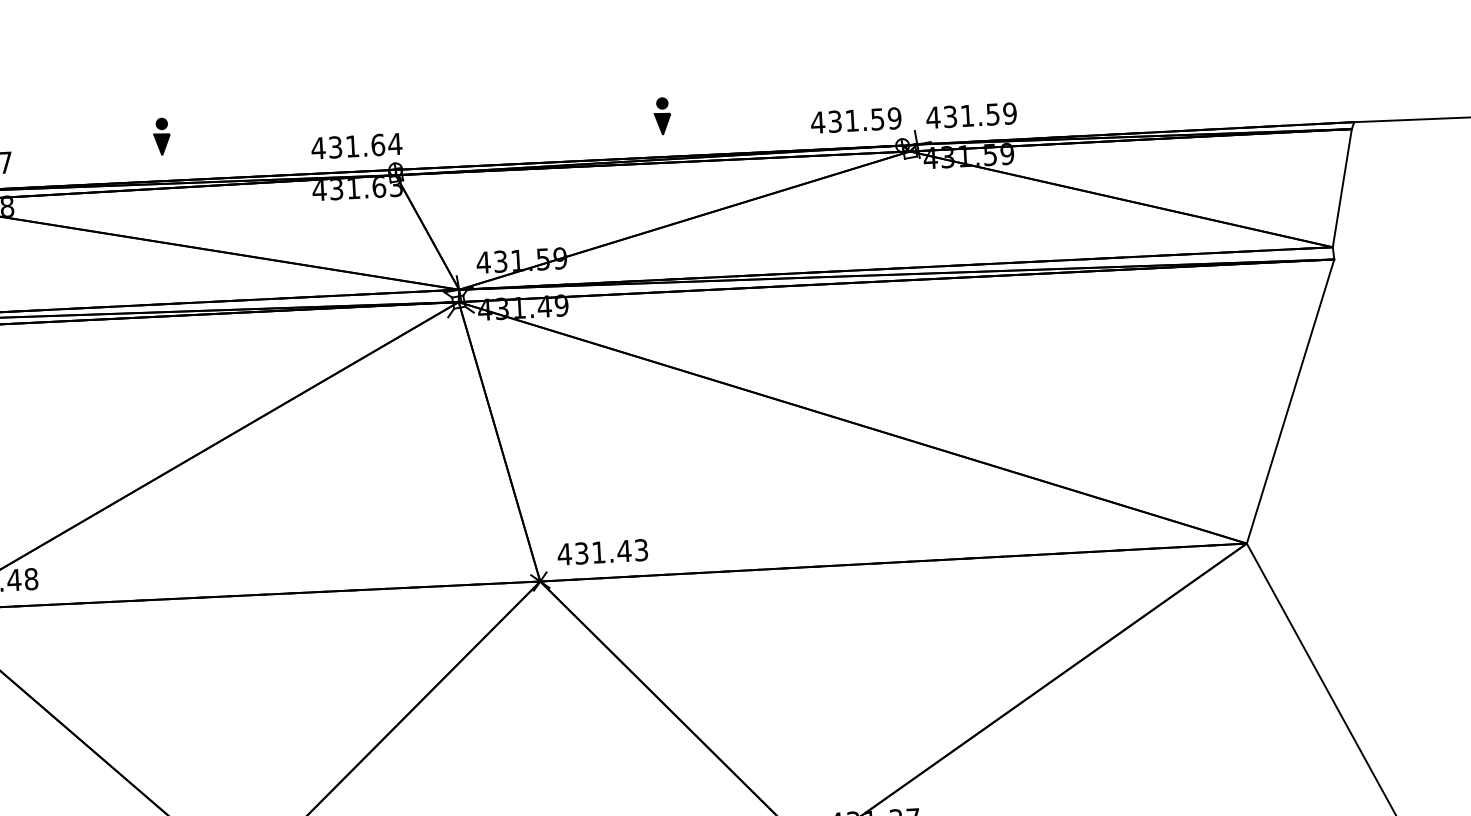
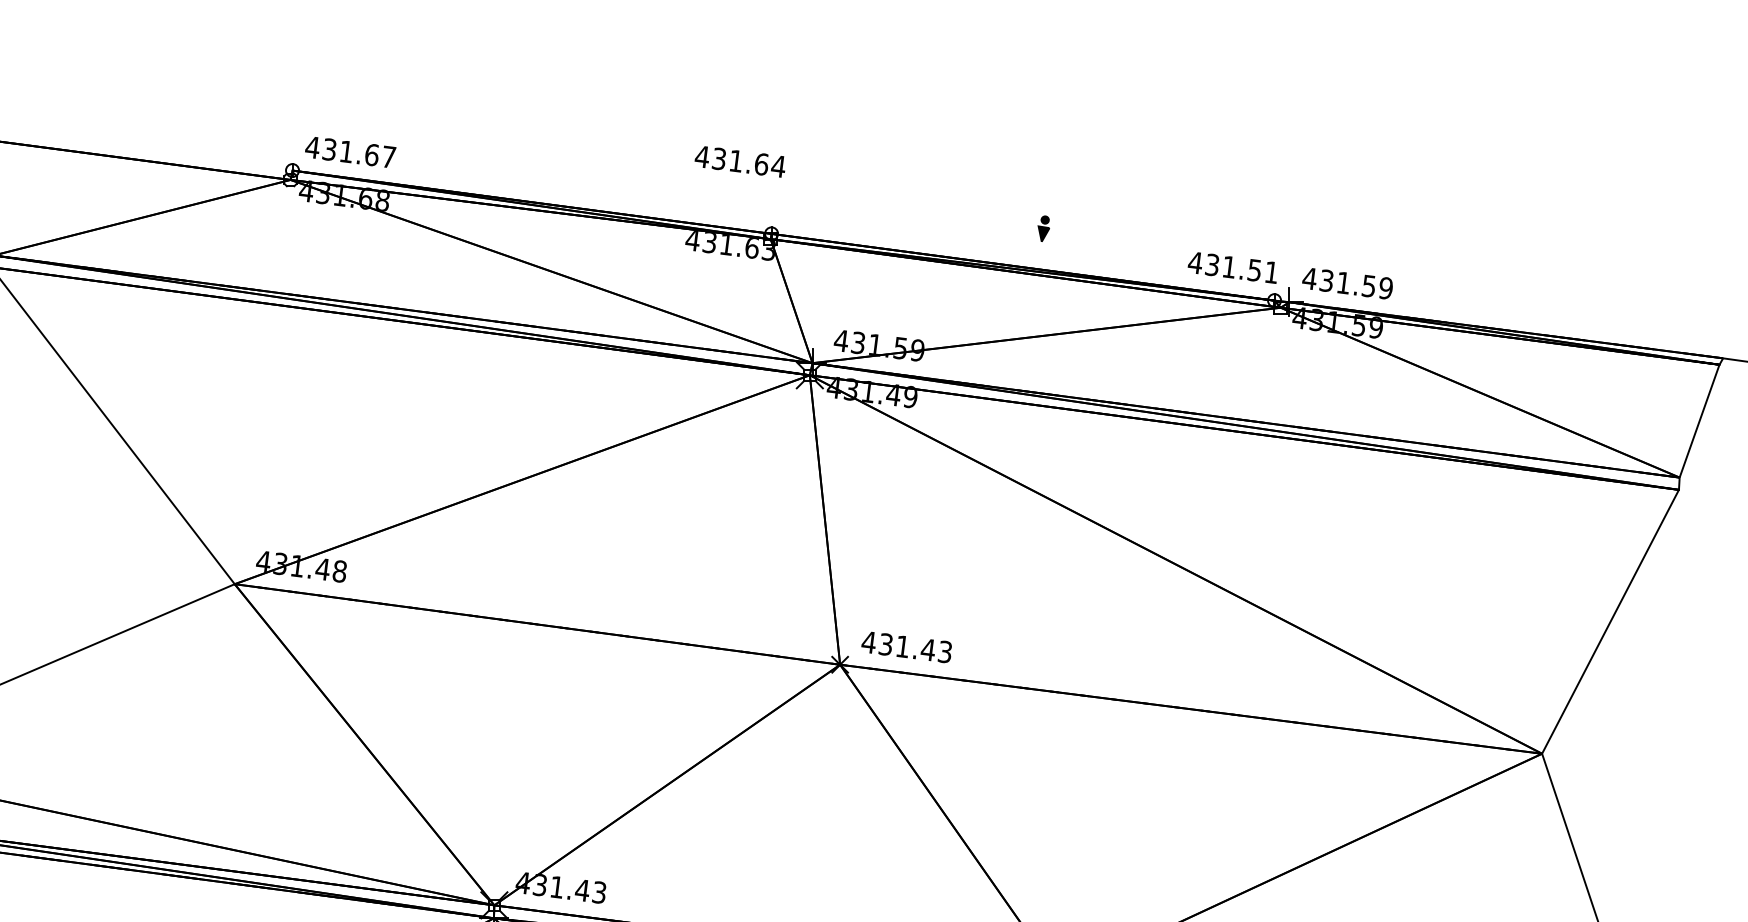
part: (662, 115) -> (1043, 228), size x0.7
text: (894, 118) -> (1271, 272), 431.59 -> 431.51
part: (162, 136) -> (547, 159), removed
text: (355, 146) -> (739, 161), moved

